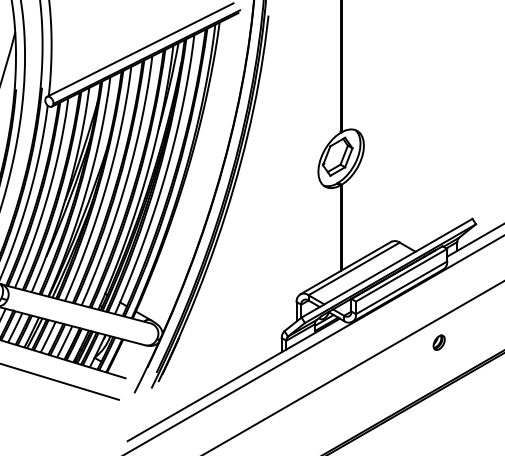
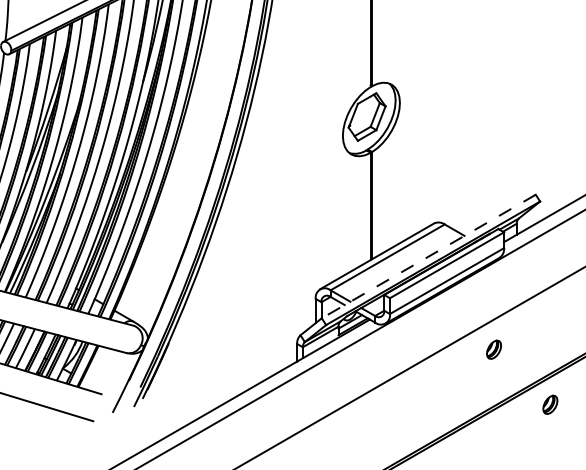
line: (387, 268) -> (429, 256), solid -> dashed
part: (483, 386) -> (549, 404), added

